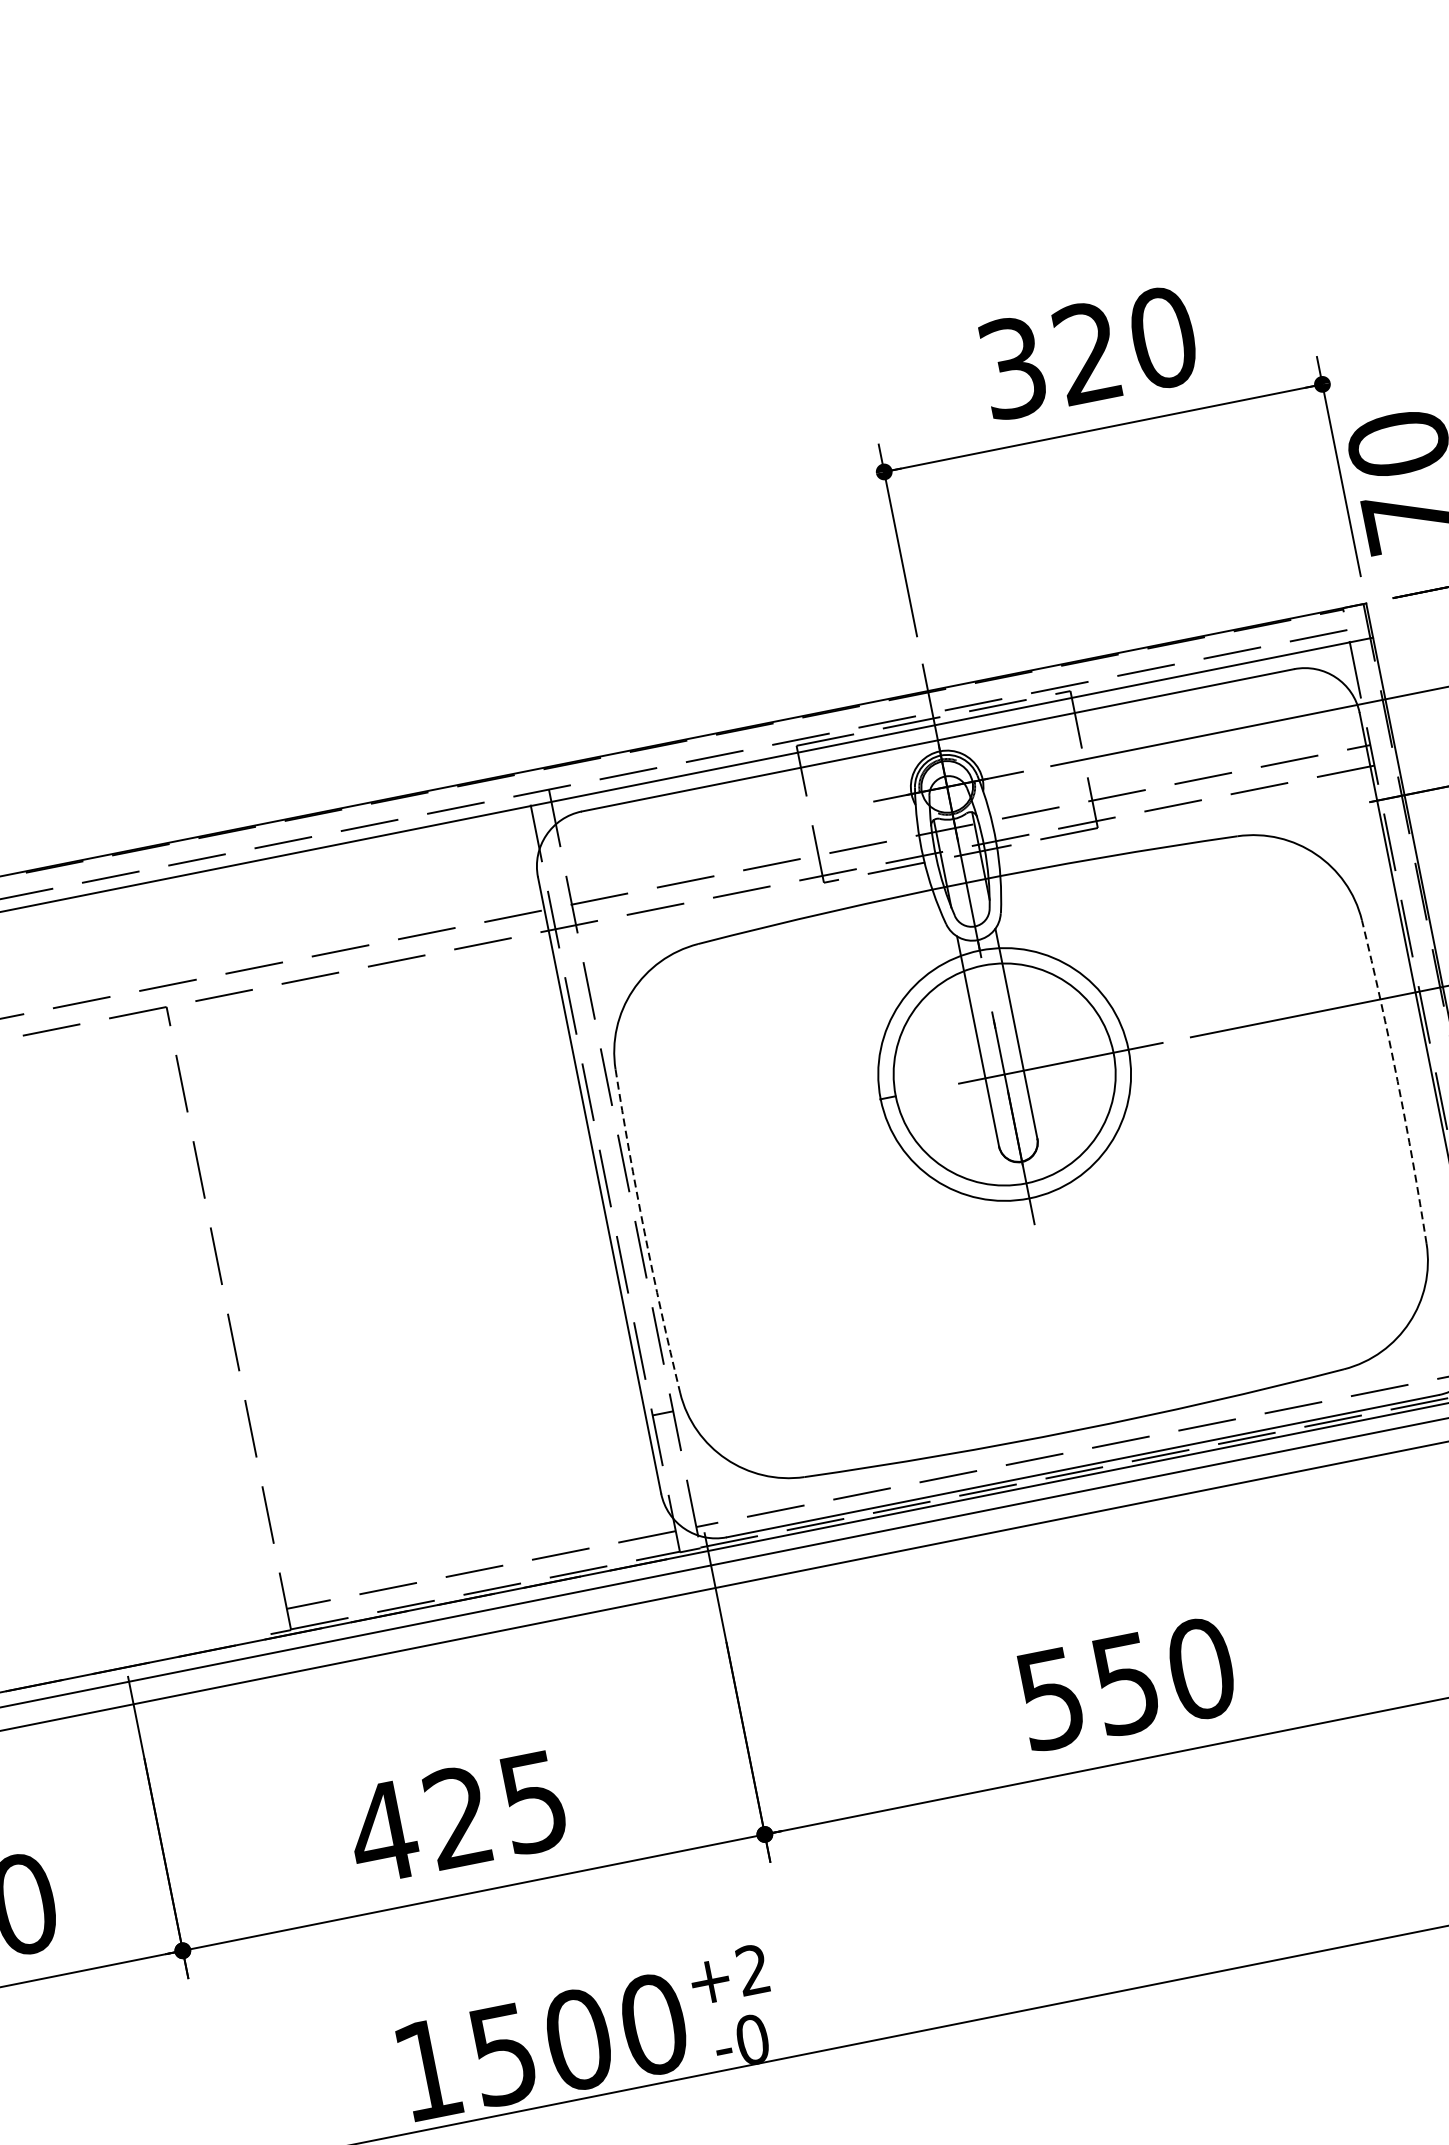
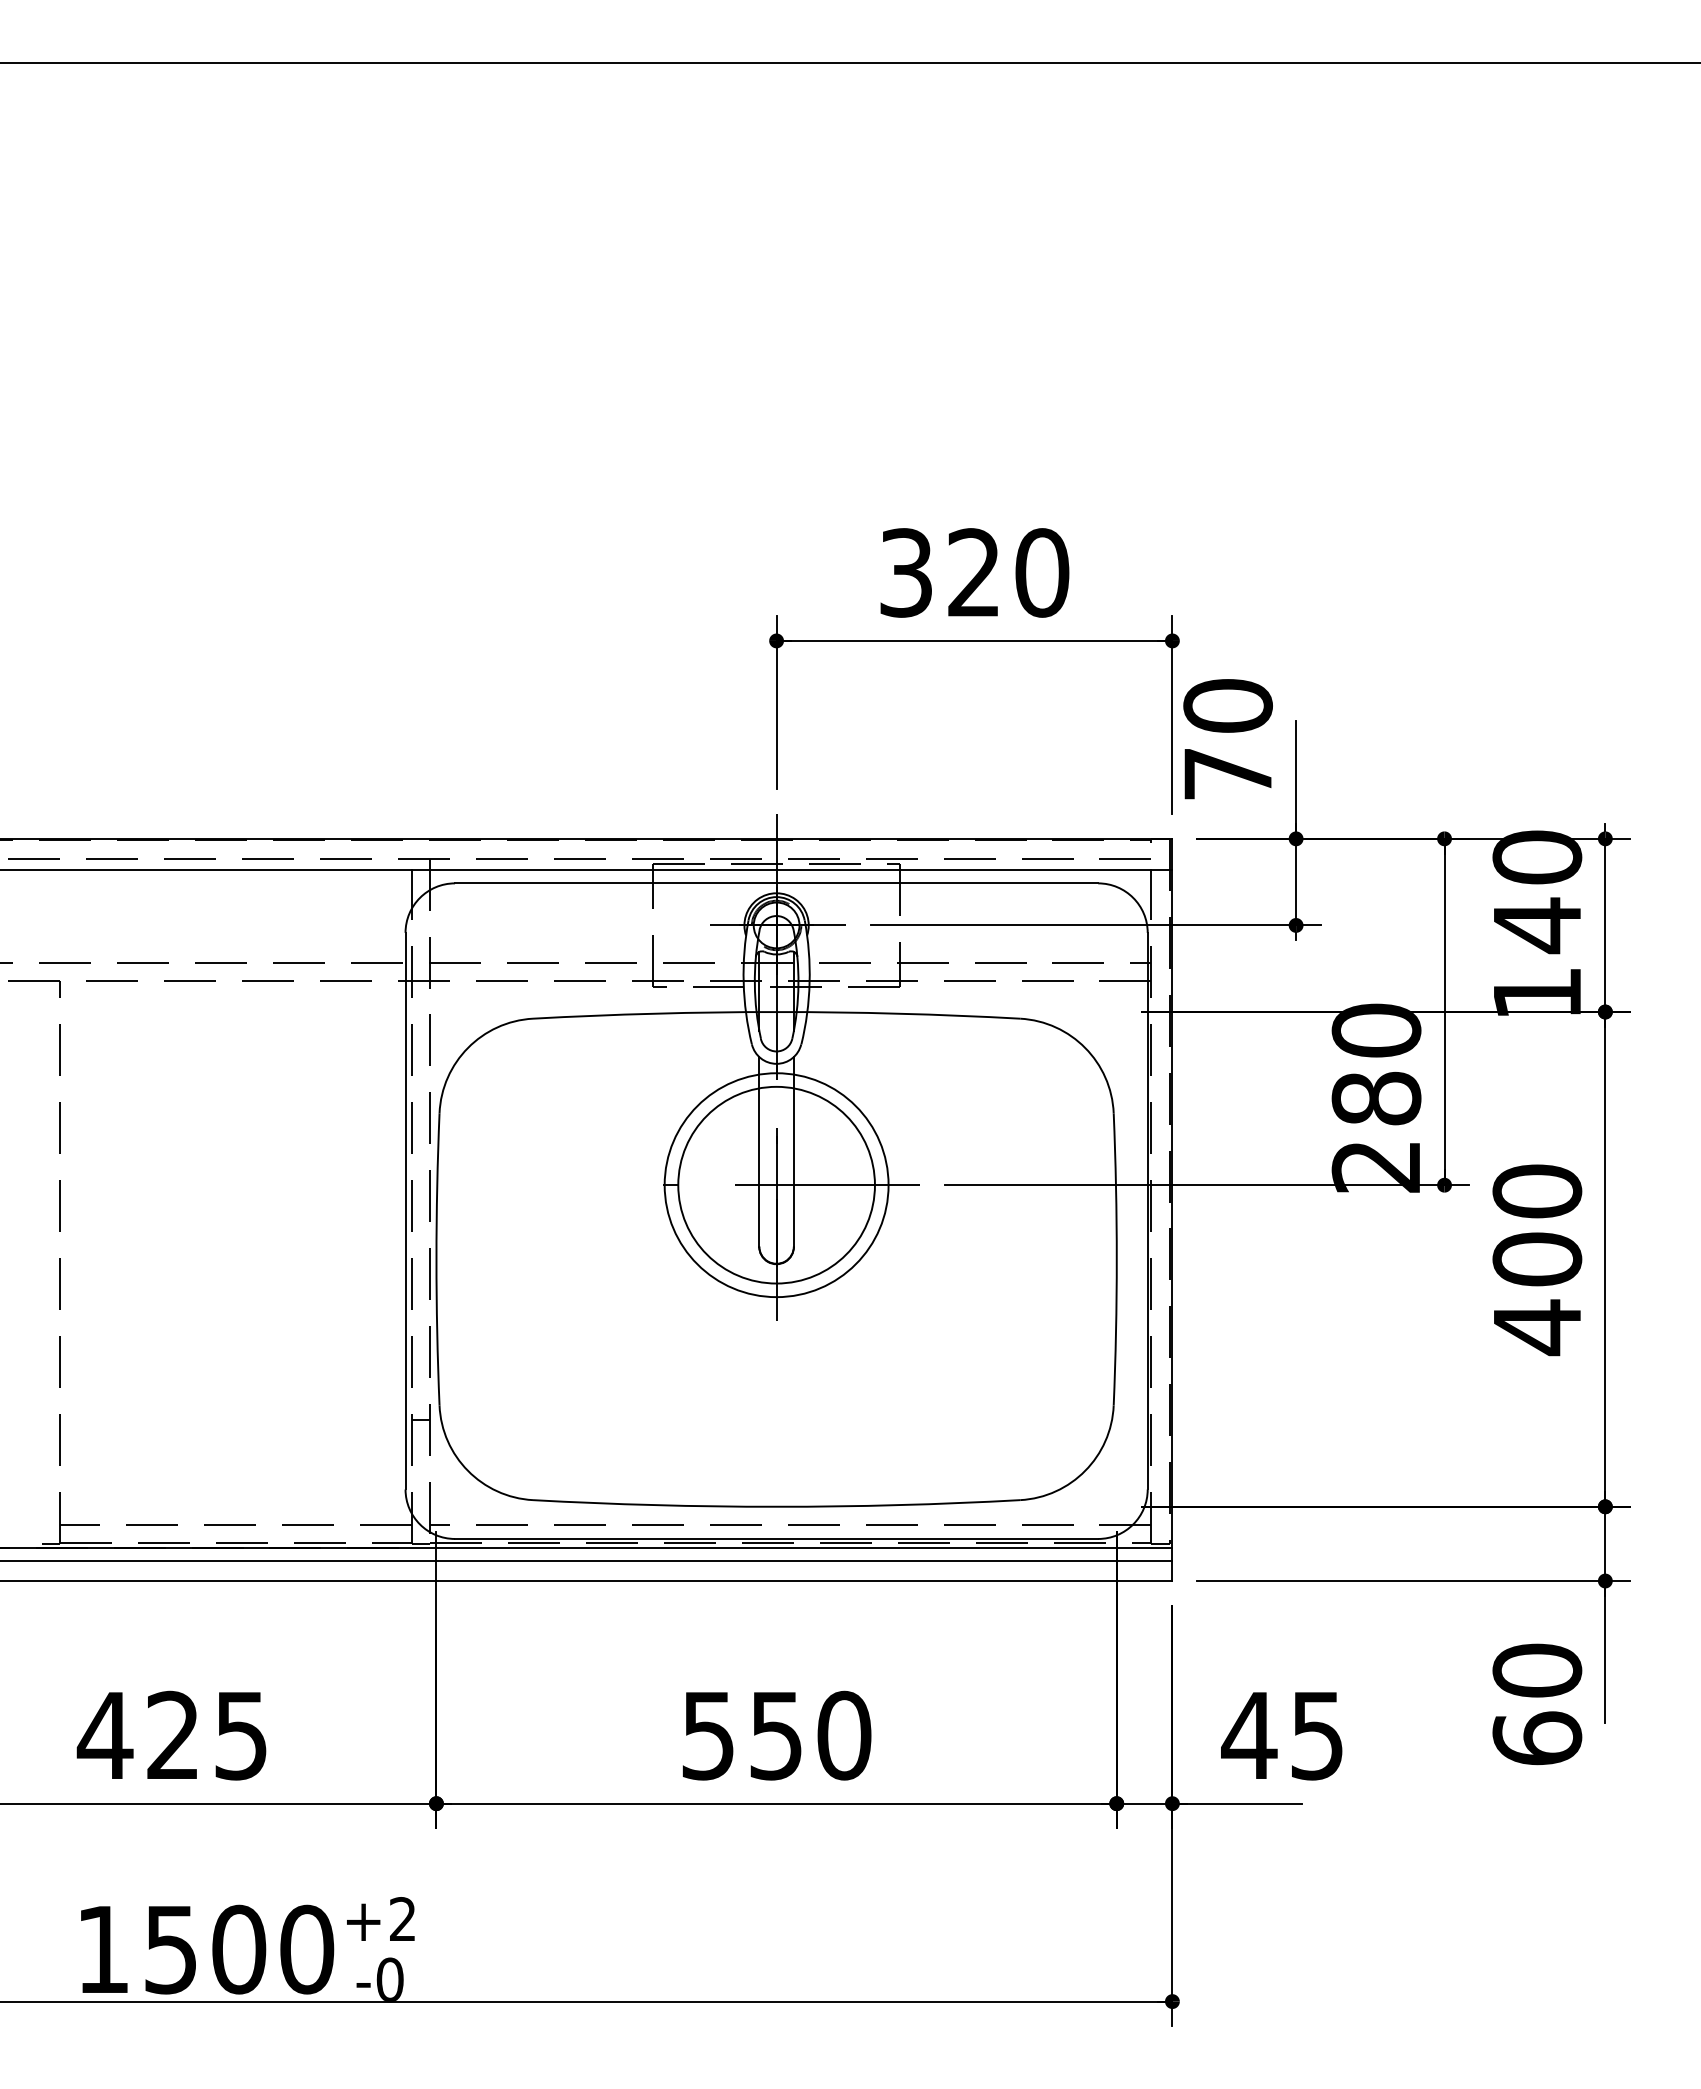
arc: (1397, 1081) -> (1116, 1259), dashed -> solid
arc: (644, 1232) -> (436, 1259), dashed -> solid

